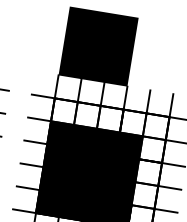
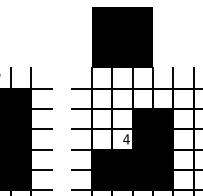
fill: (70, 147) -> (112, 128), removed

